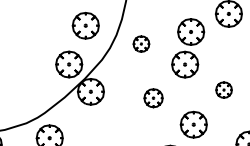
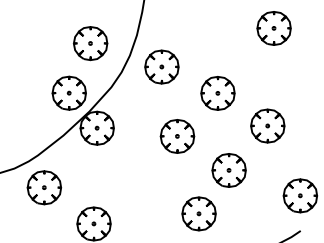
part: (191, 31) -> (225, 51), removed
part: (141, 43) -> (161, 66), size x1.67
part: (223, 89) -> (267, 125), size x1.67
part: (153, 98) -> (177, 136), size x1.43

